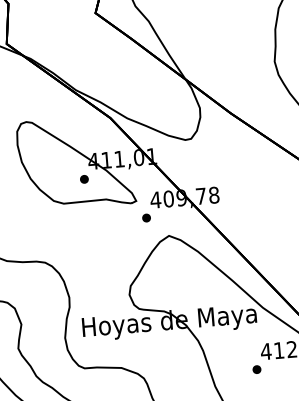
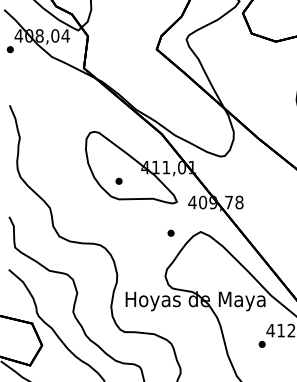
part: (83, 178) -> (118, 180), moved
part: (145, 217) -> (170, 232), moved

